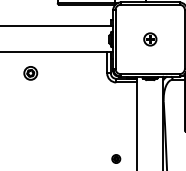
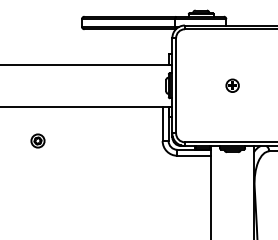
part: (149, 39) -> (231, 85), size x0.62
part: (30, 73) -> (37, 141), size x0.62

